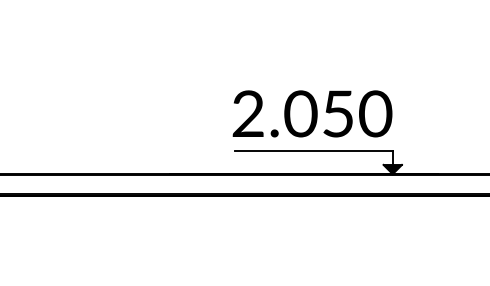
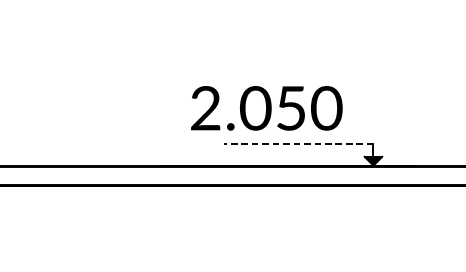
text: (312, 113) -> (266, 107), moved
line: (314, 150) -> (299, 143), solid -> dashed

